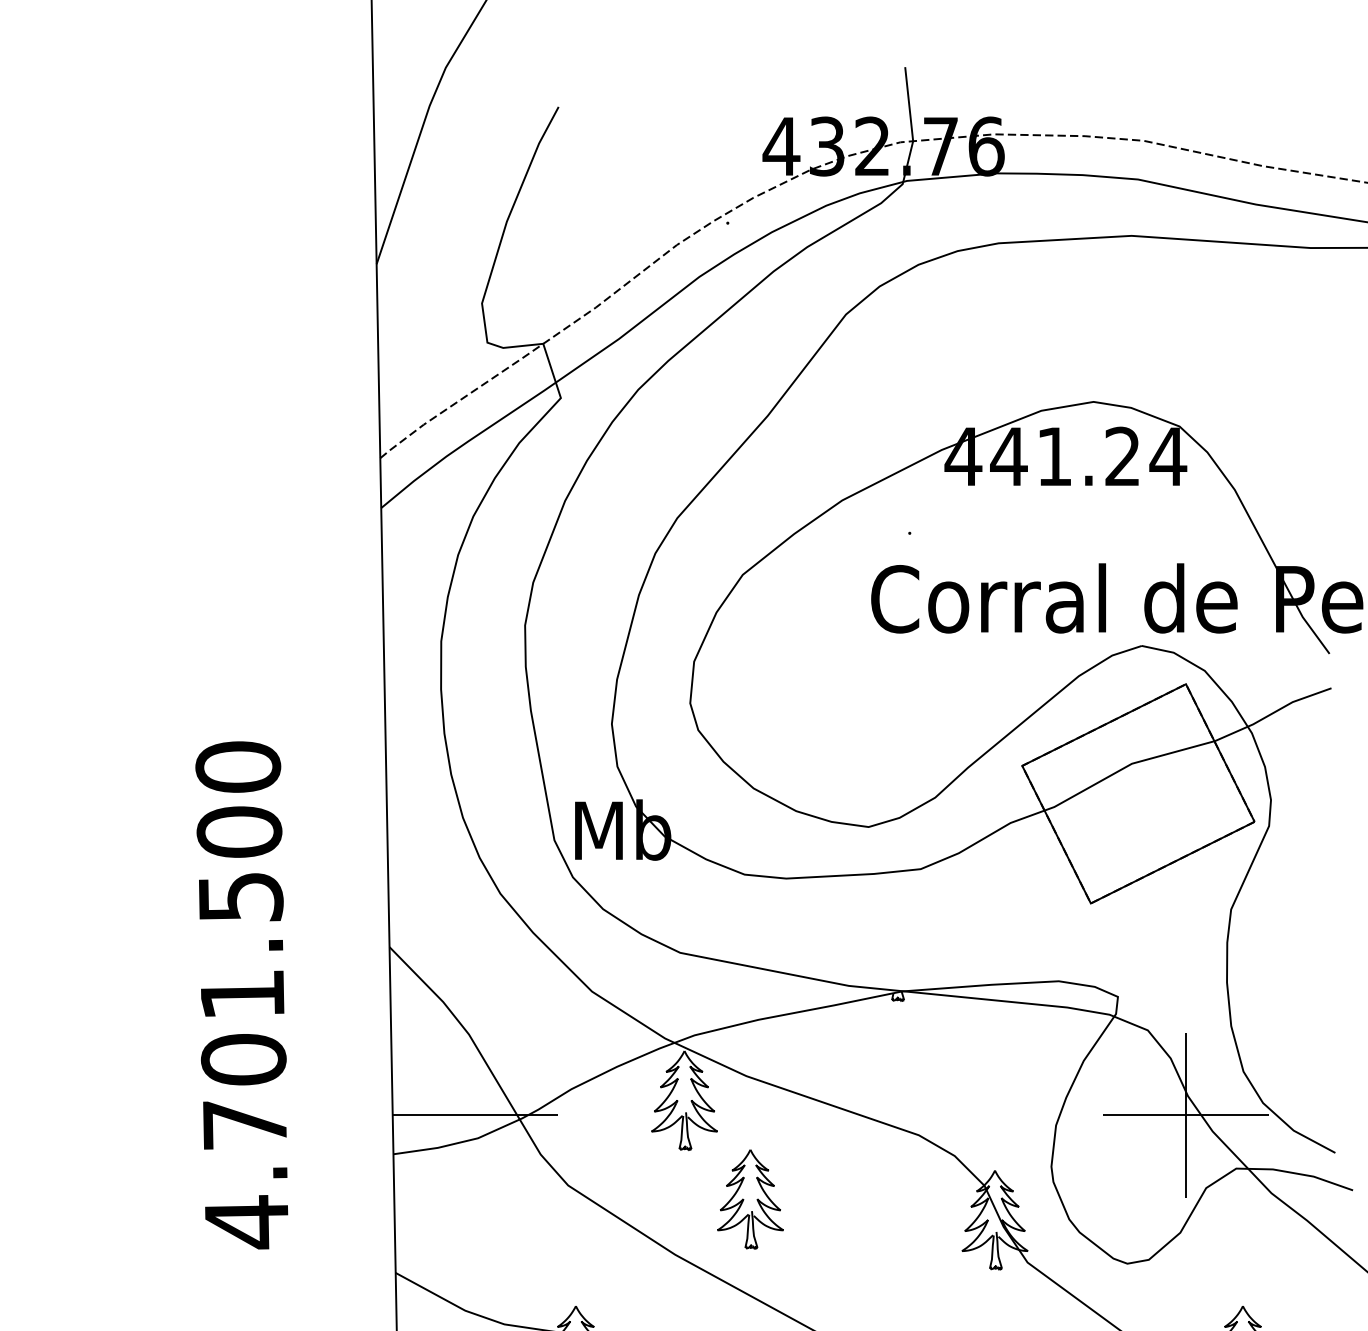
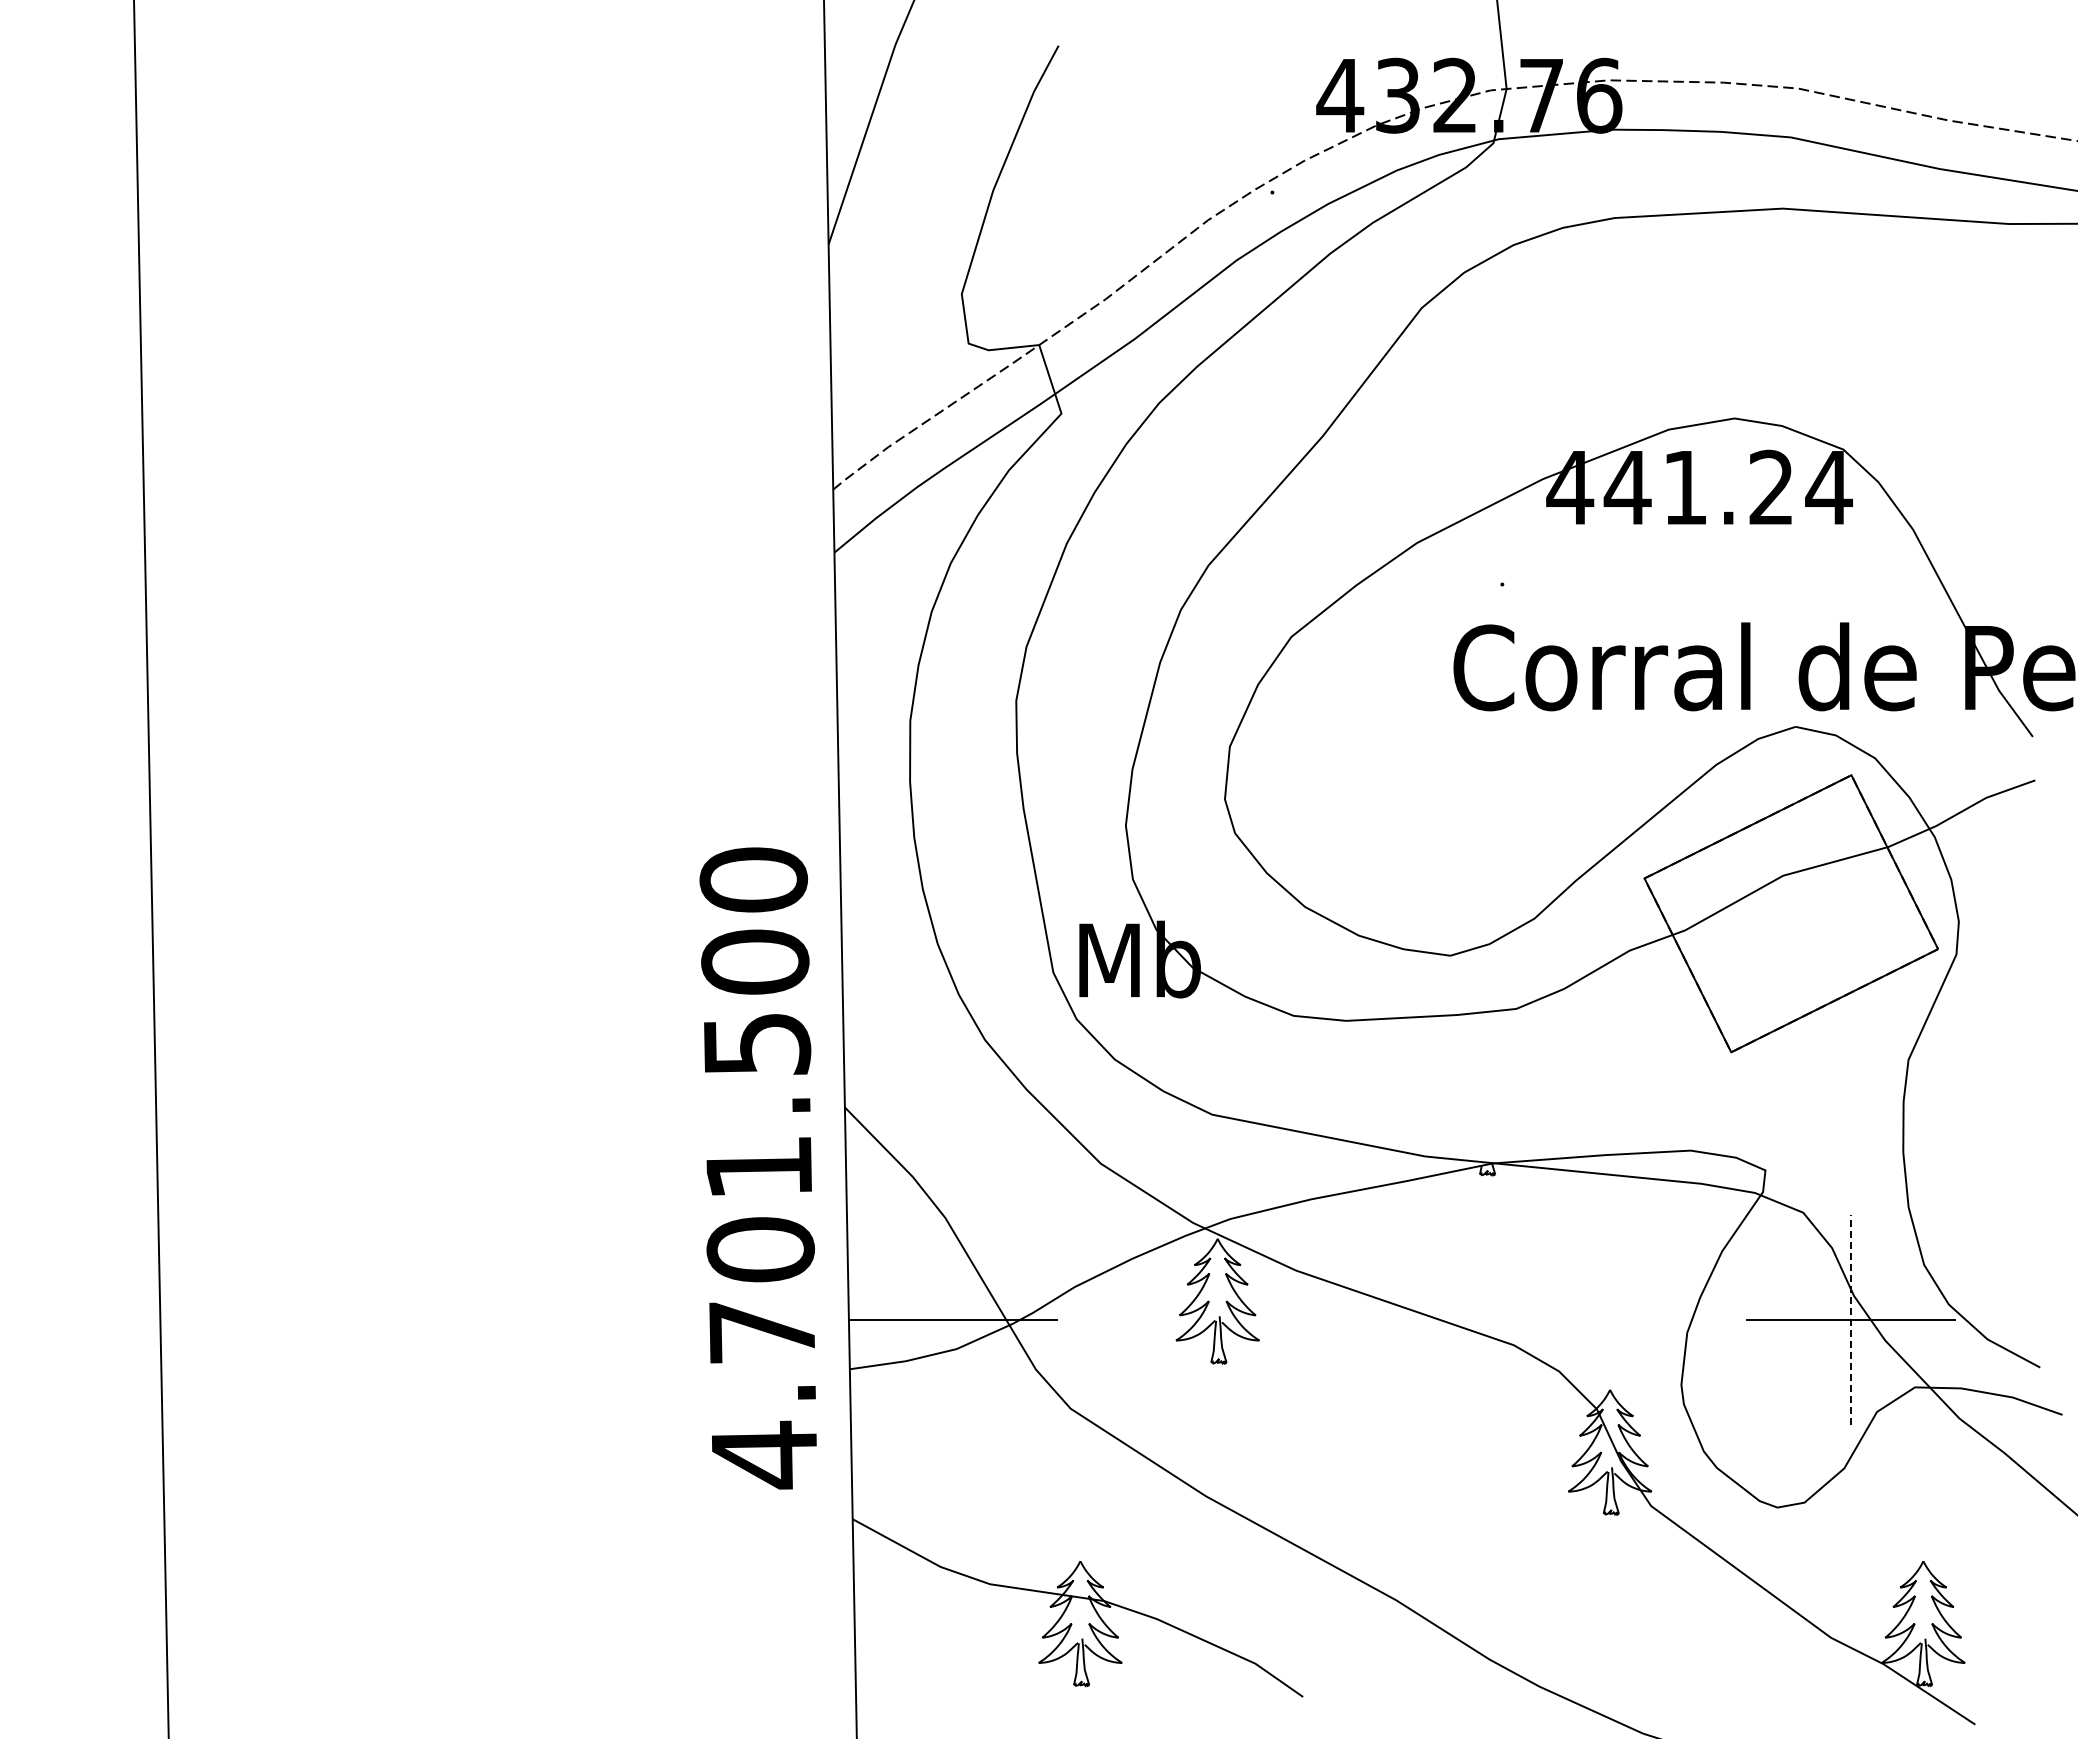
text: (241, 995) -> (757, 1168), moved
line: (1186, 1115) -> (1851, 1320), solid -> dashed
part: (750, 1199) -> (1301, 1426), removed

